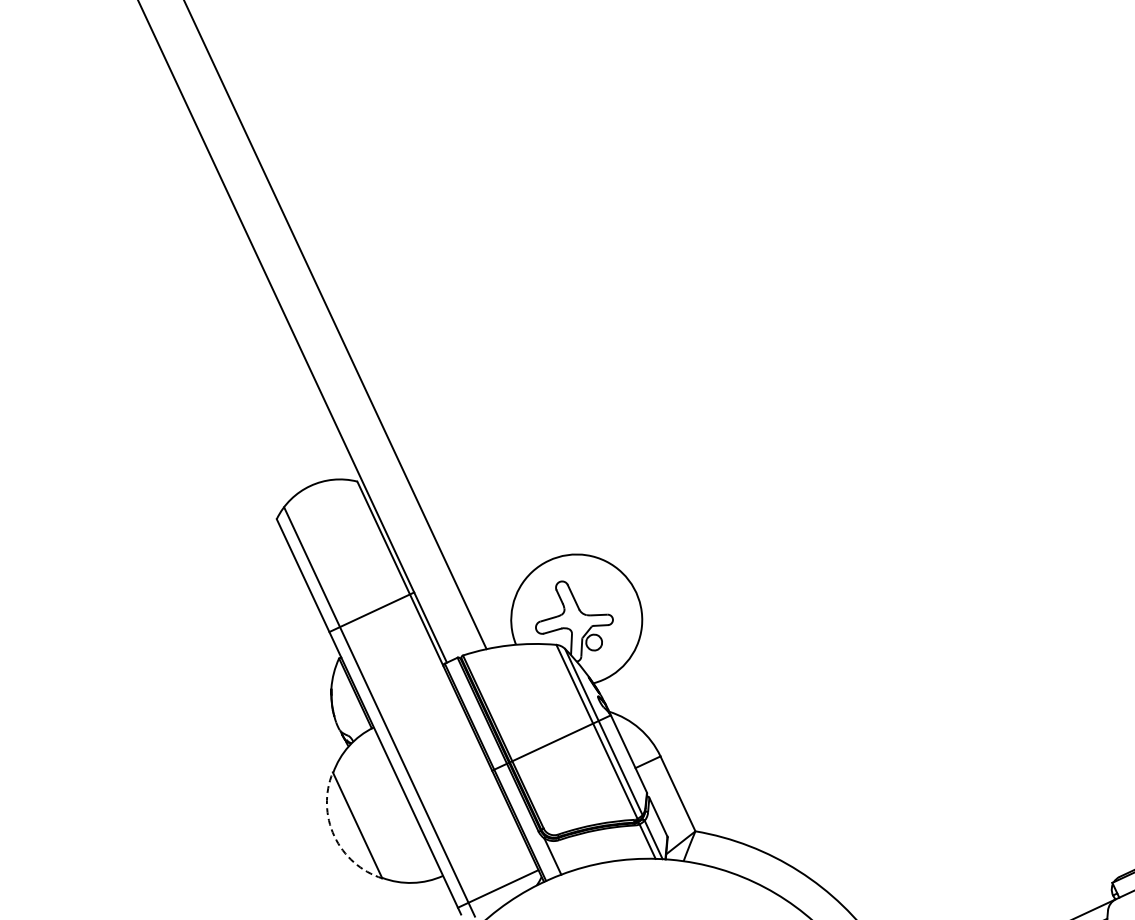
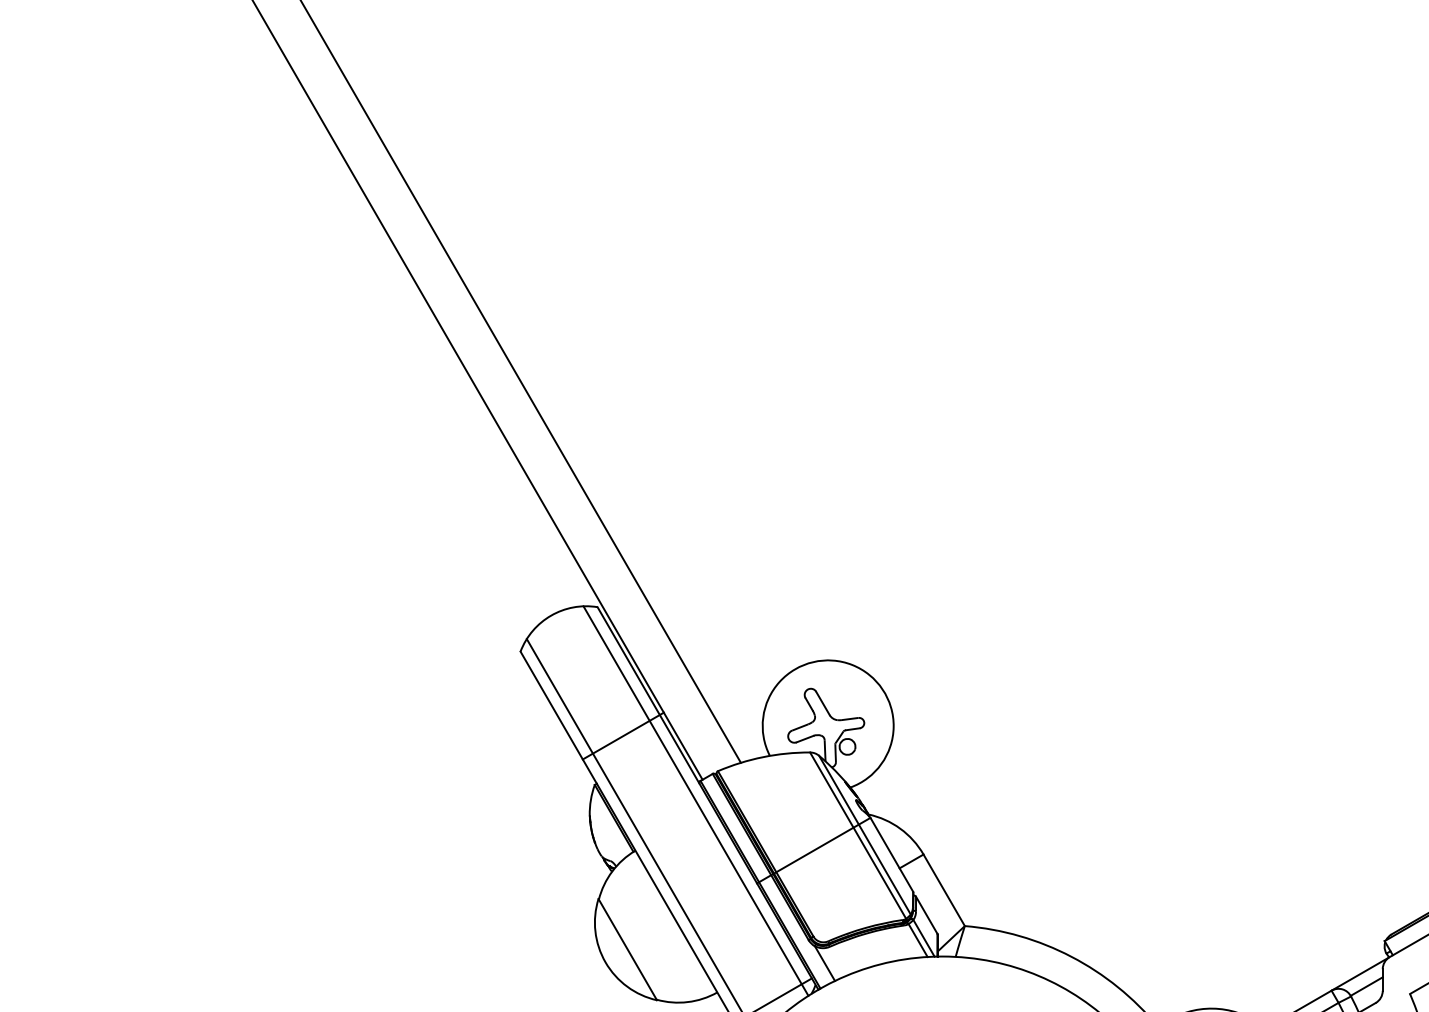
line: (438, 682) -> (695, 800), added
arc: (334, 836) -> (605, 962), dashed -> solid

